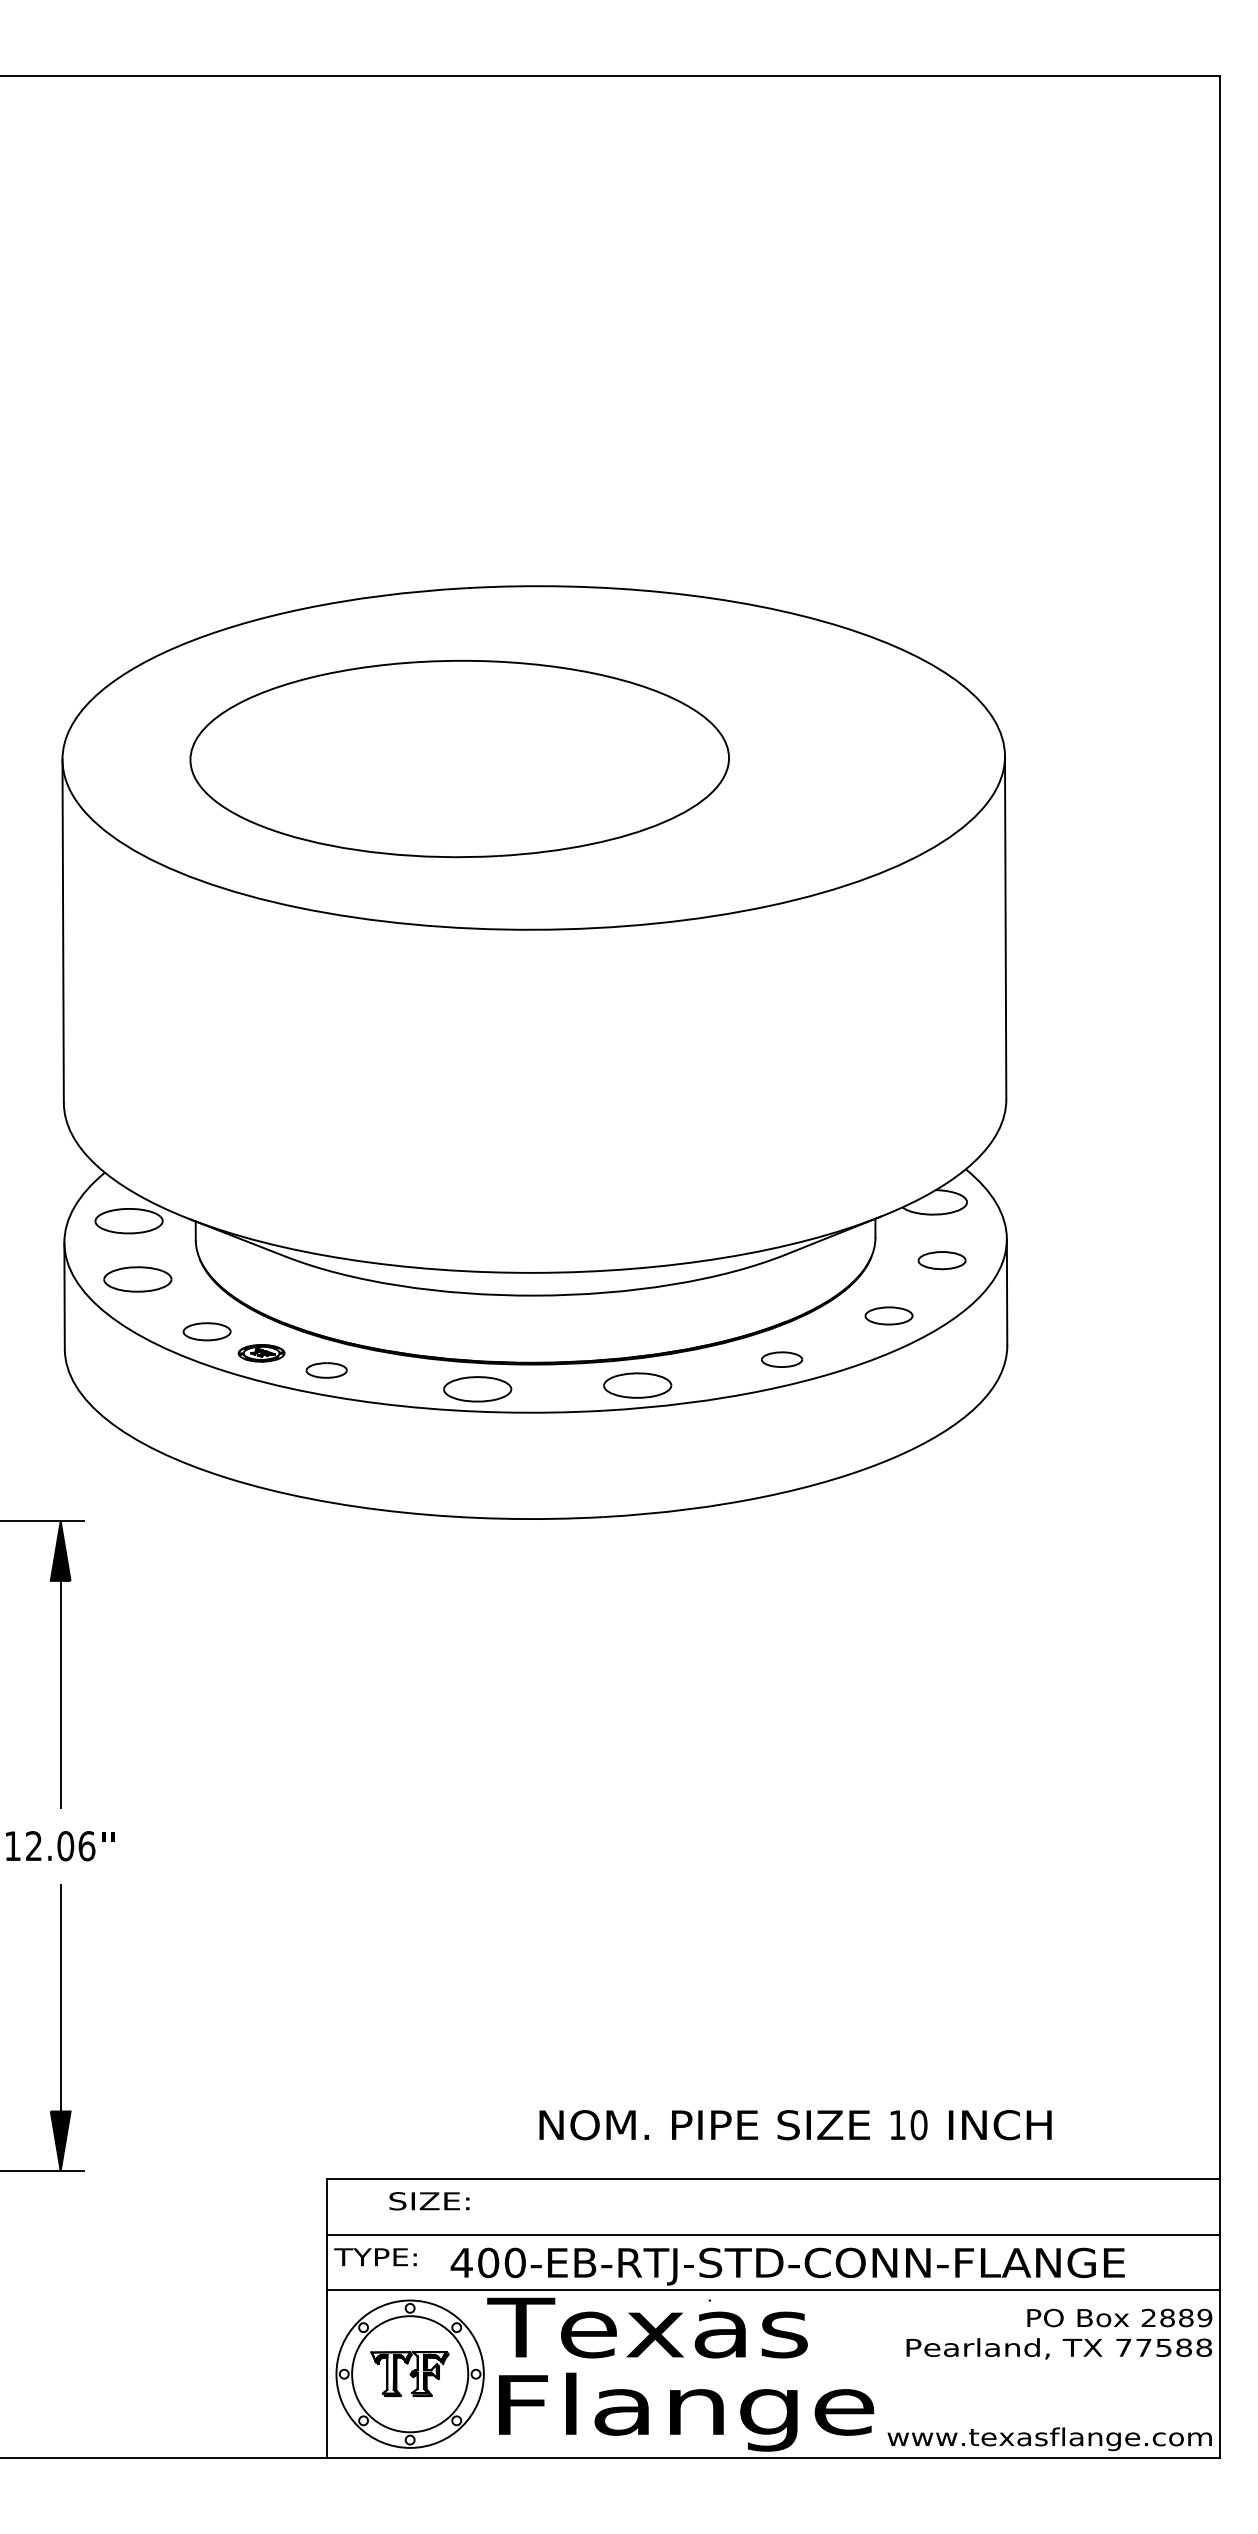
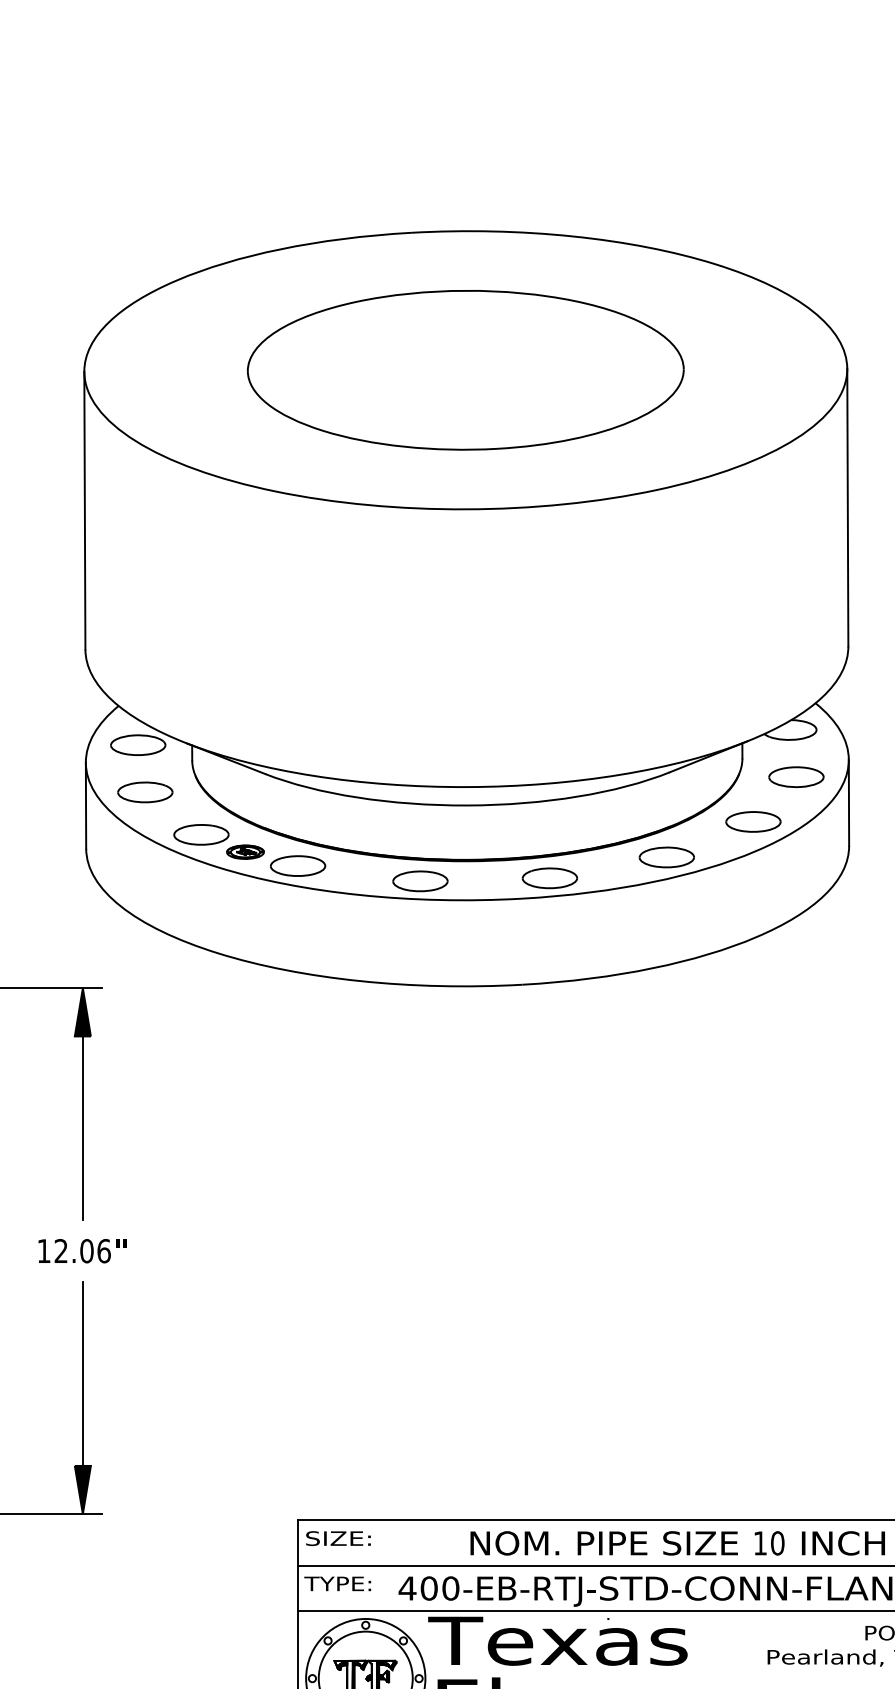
part: (459, 758) -> (465, 369), moved
part: (941, 1260) -> (795, 777), size x1.43
part: (888, 1315) -> (752, 821), size x1.43
part: (206, 1331) -> (200, 834), size x1.43
part: (781, 1359) -> (666, 857), size x1.67
part: (326, 1370) -> (298, 866), size x1.67
text: (795, 2125) -> (677, 1543), moved
text: (429, 2201) -> (338, 1538), moved

